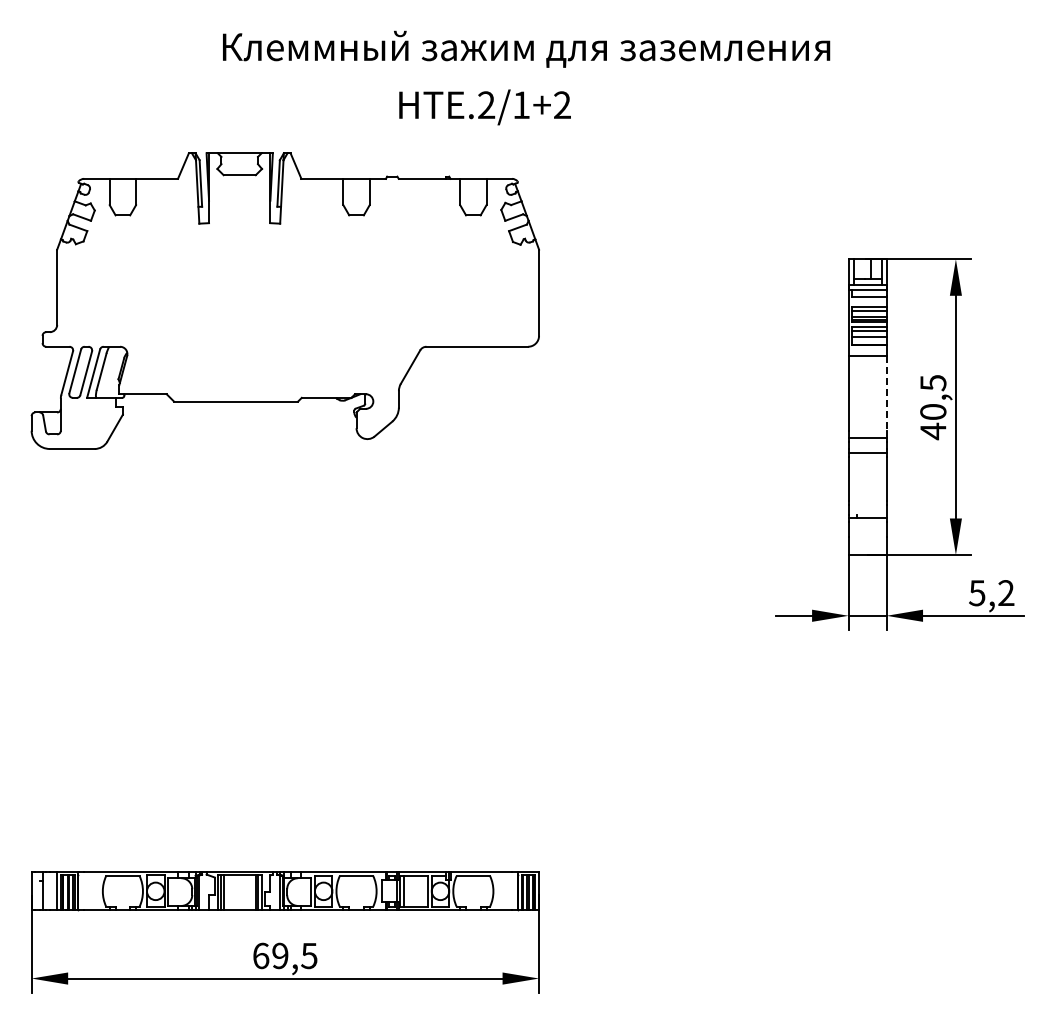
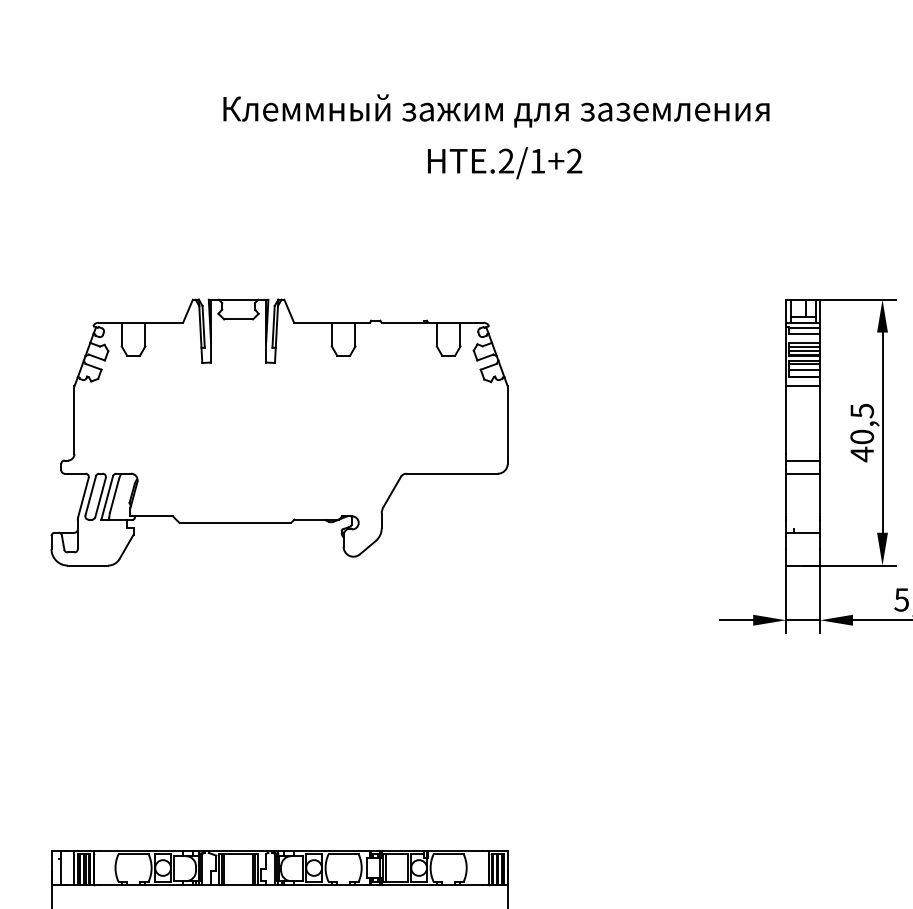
text: (484, 107) -> (504, 163), moved
part: (284, 300) -> (278, 432), moved
line: (886, 393) -> (820, 420), dashed -> solid

